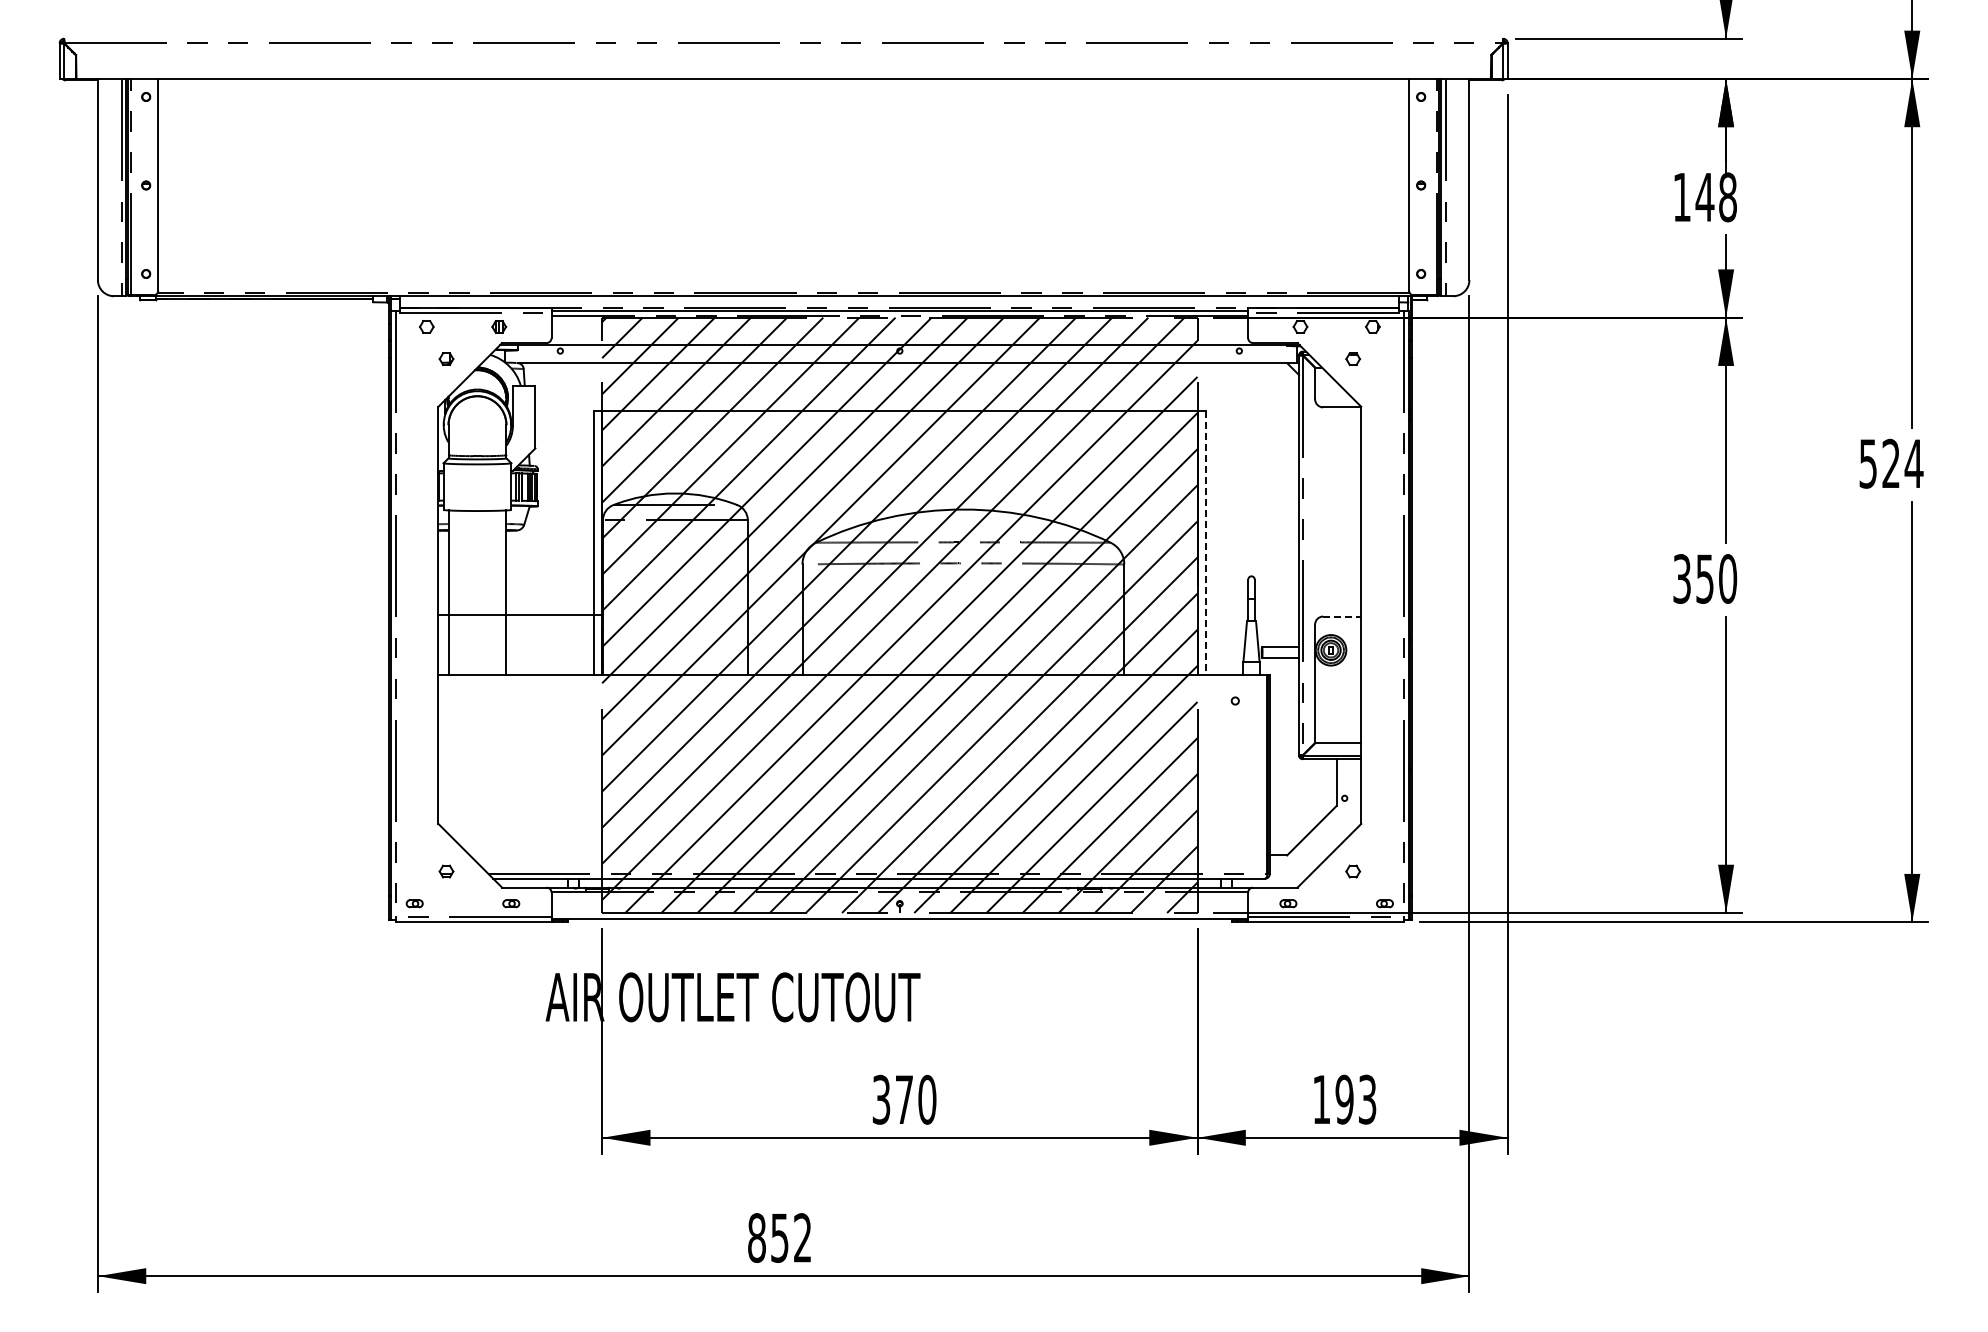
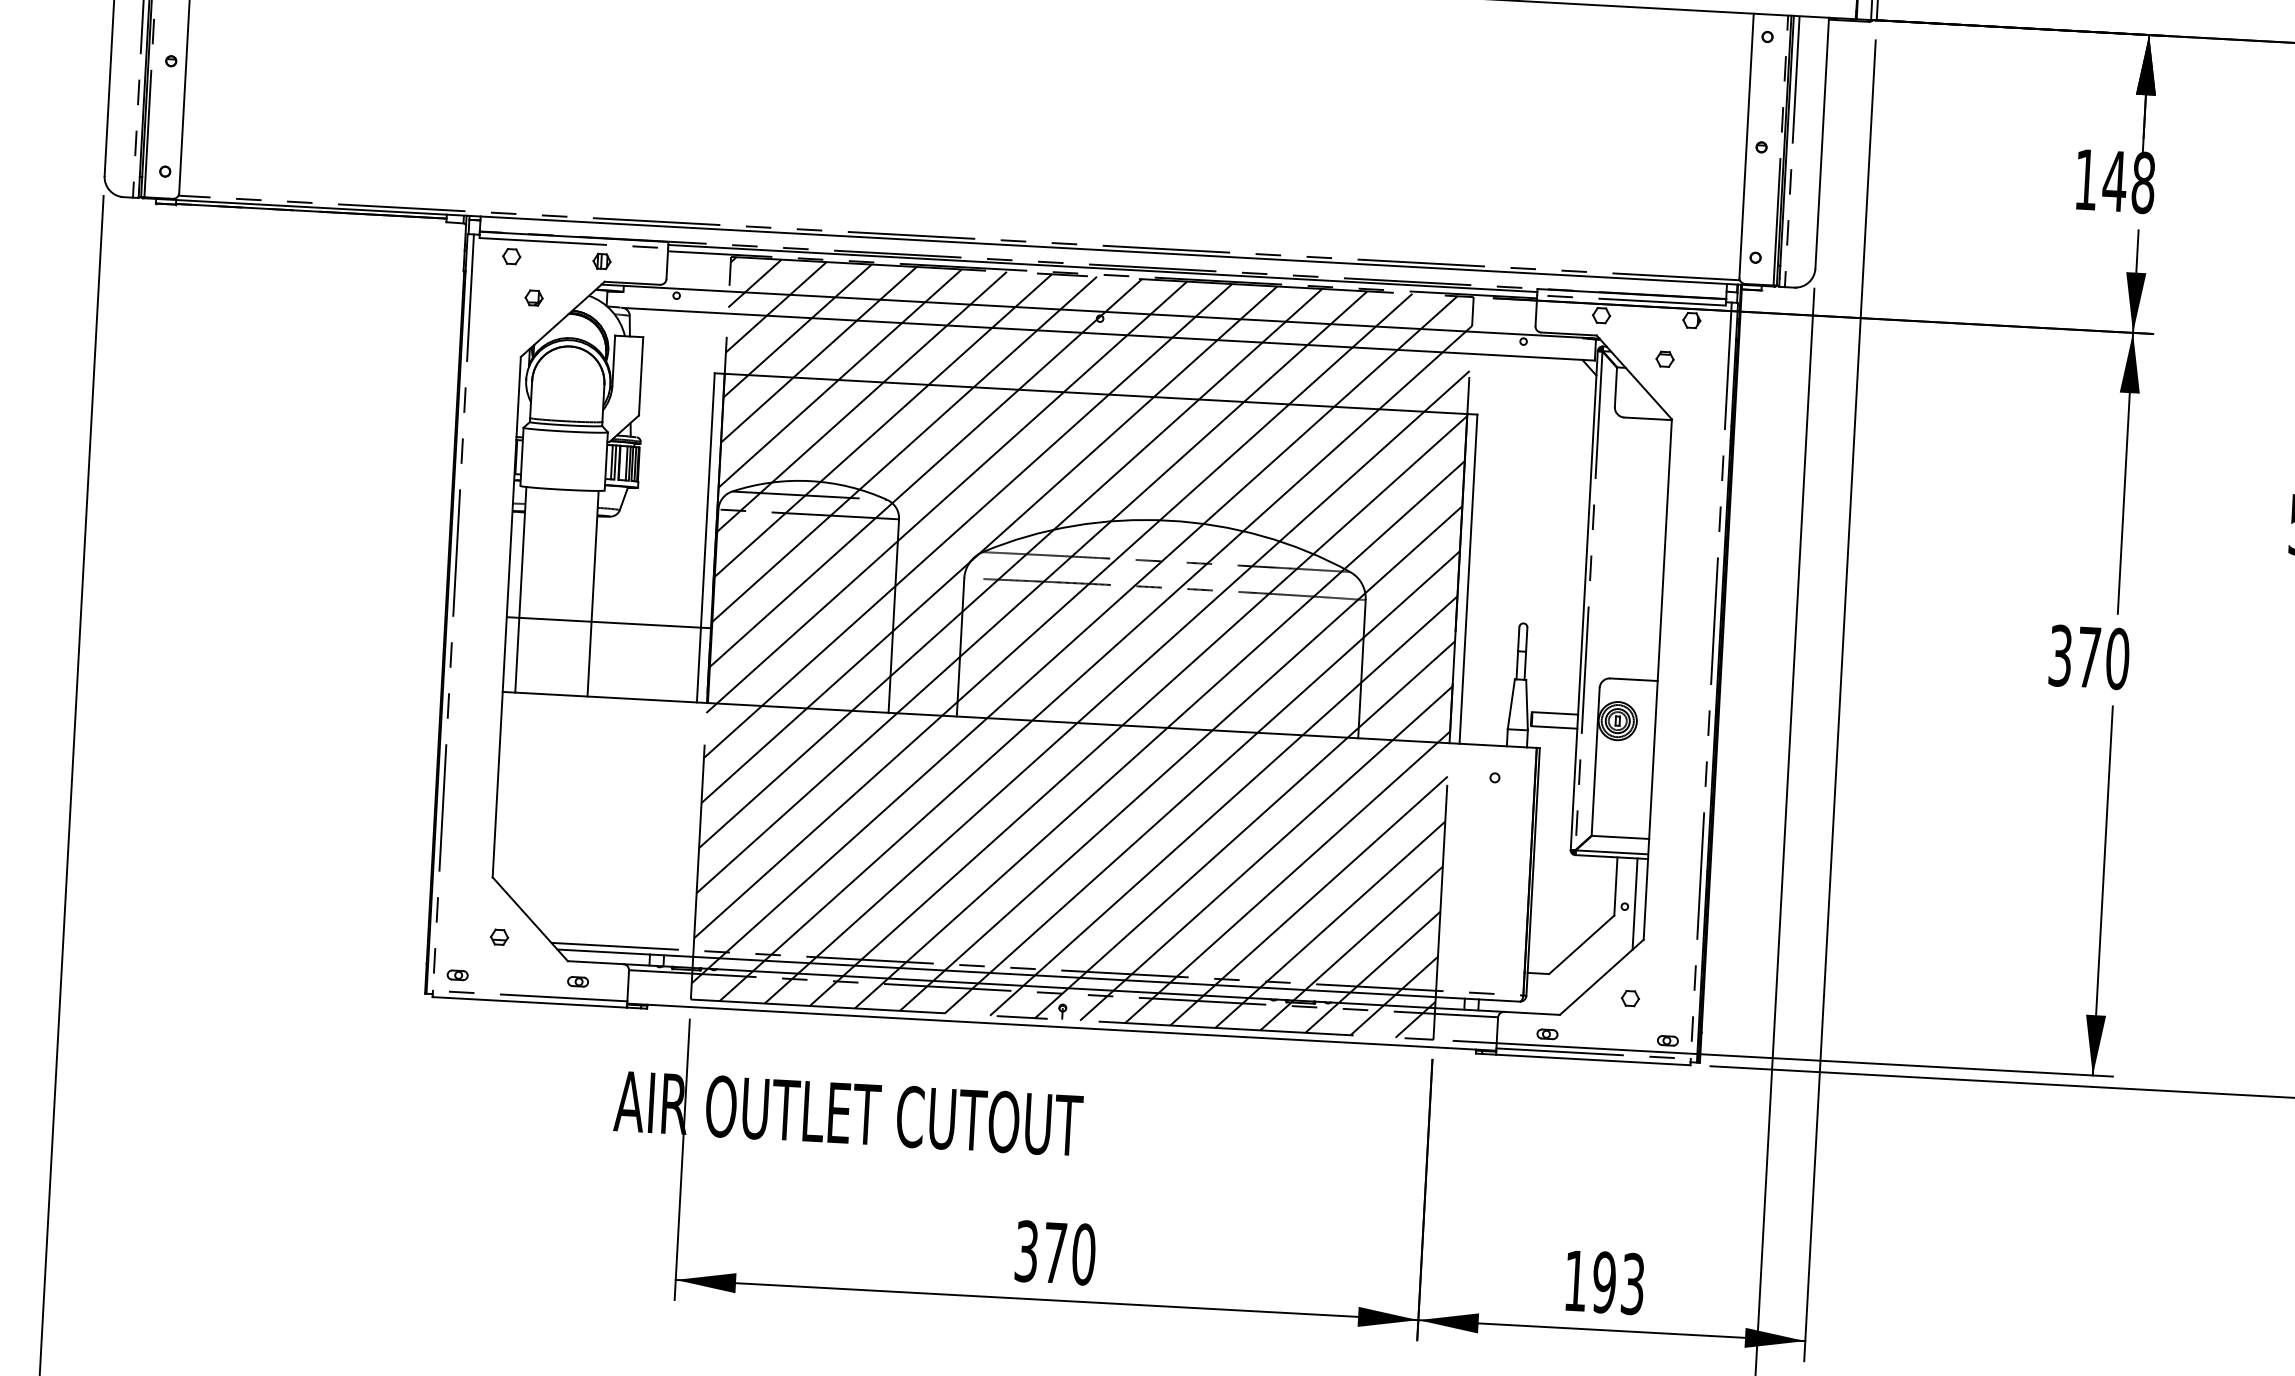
line: (1205, 543) -> (1468, 579), dashed -> solid
text: (1704, 578) -> (2088, 656), 350 -> 370
line: (1342, 616) -> (1634, 679), dashed -> solid
line: (1352, 795) -> (1634, 903), added

